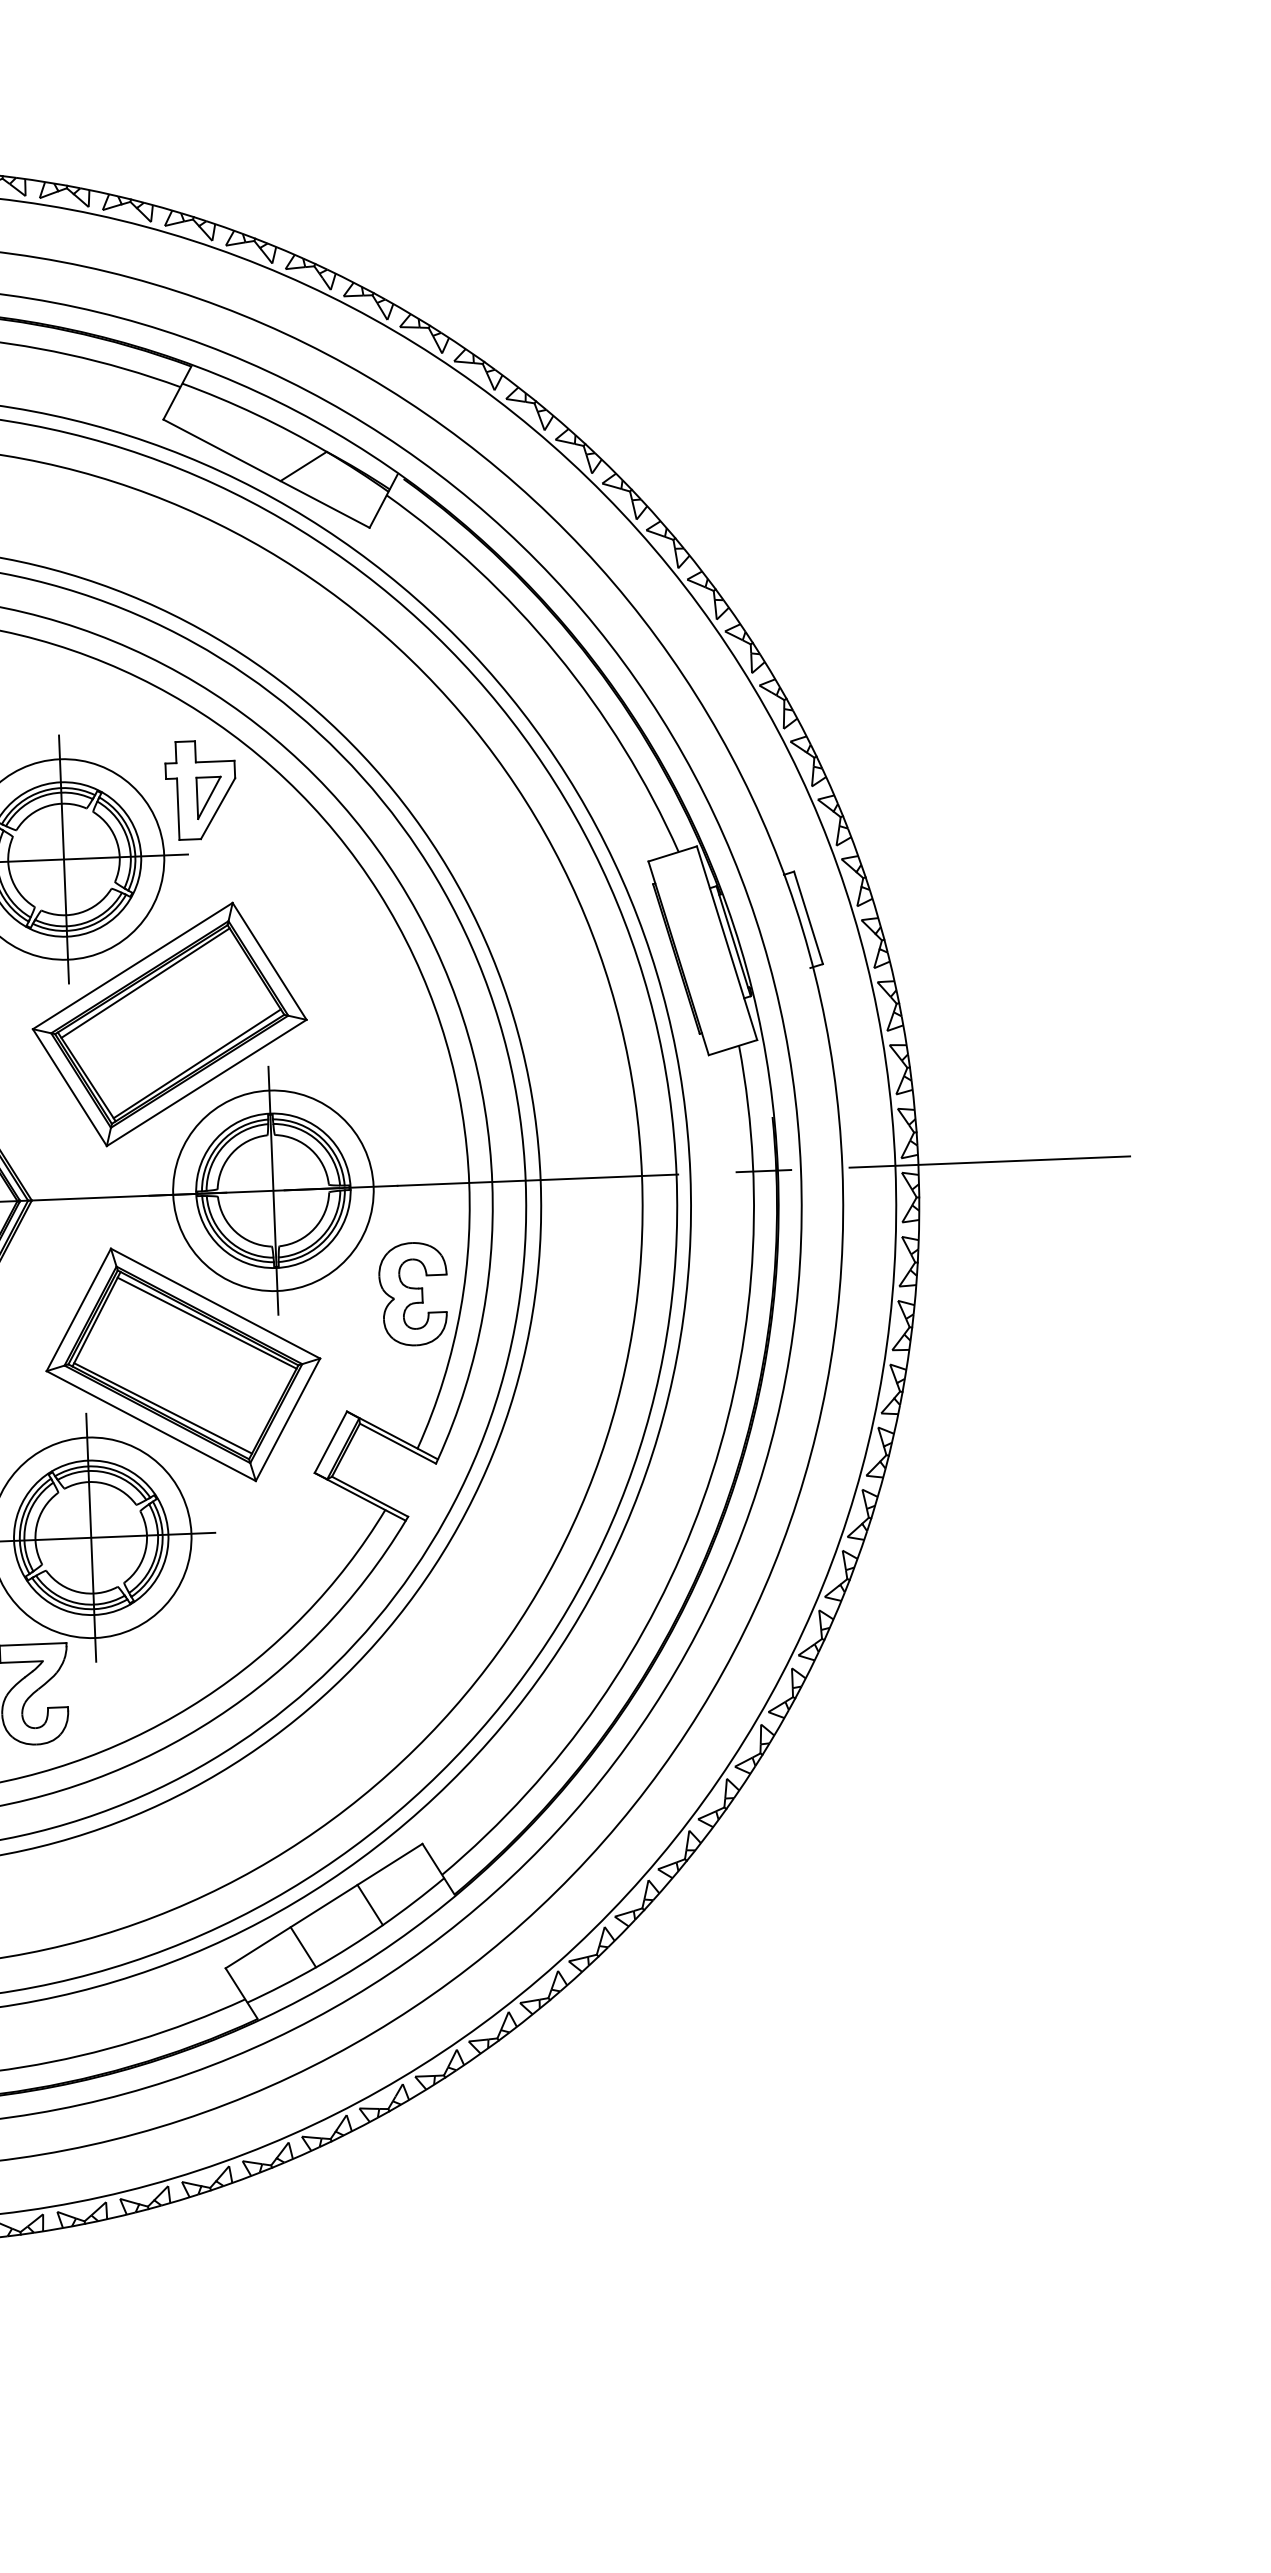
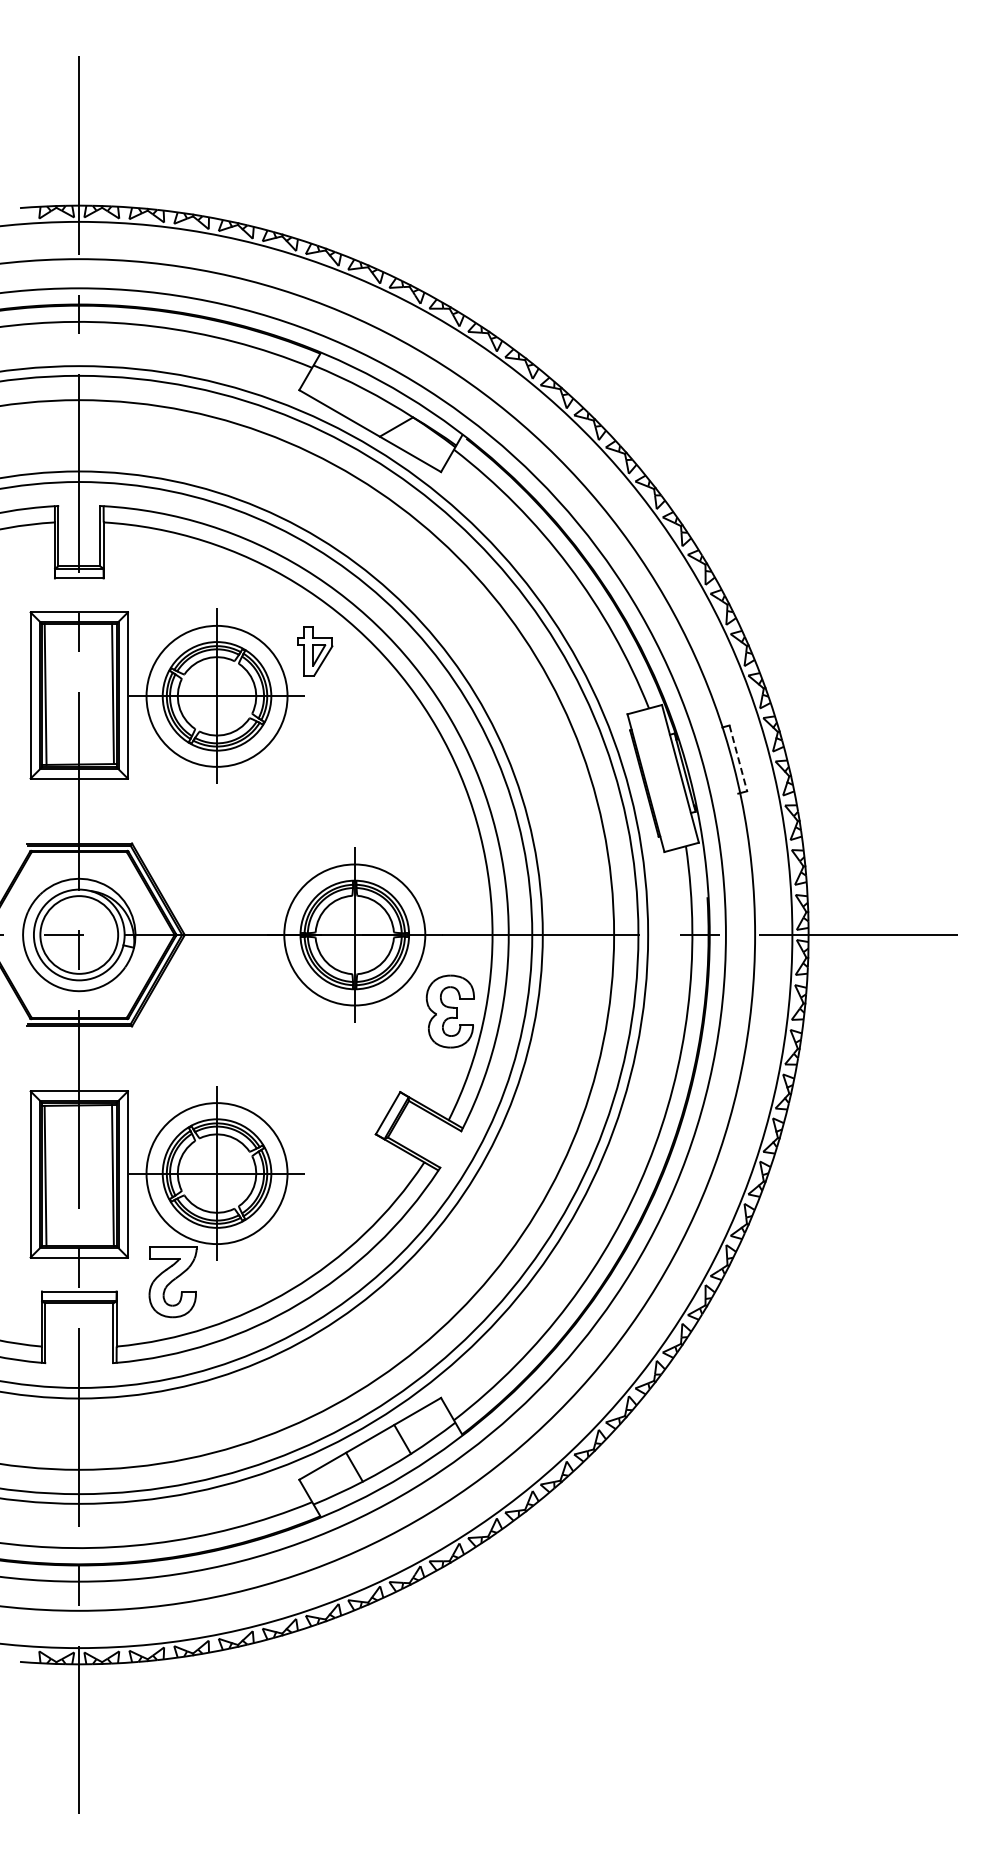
part: (201, 790) -> (315, 651), size x0.7
line: (808, 918) -> (738, 758), solid -> dashed
part: (169, 1023) -> (286, 814), removed
part: (183, 1364) -> (286, 1054), removed

